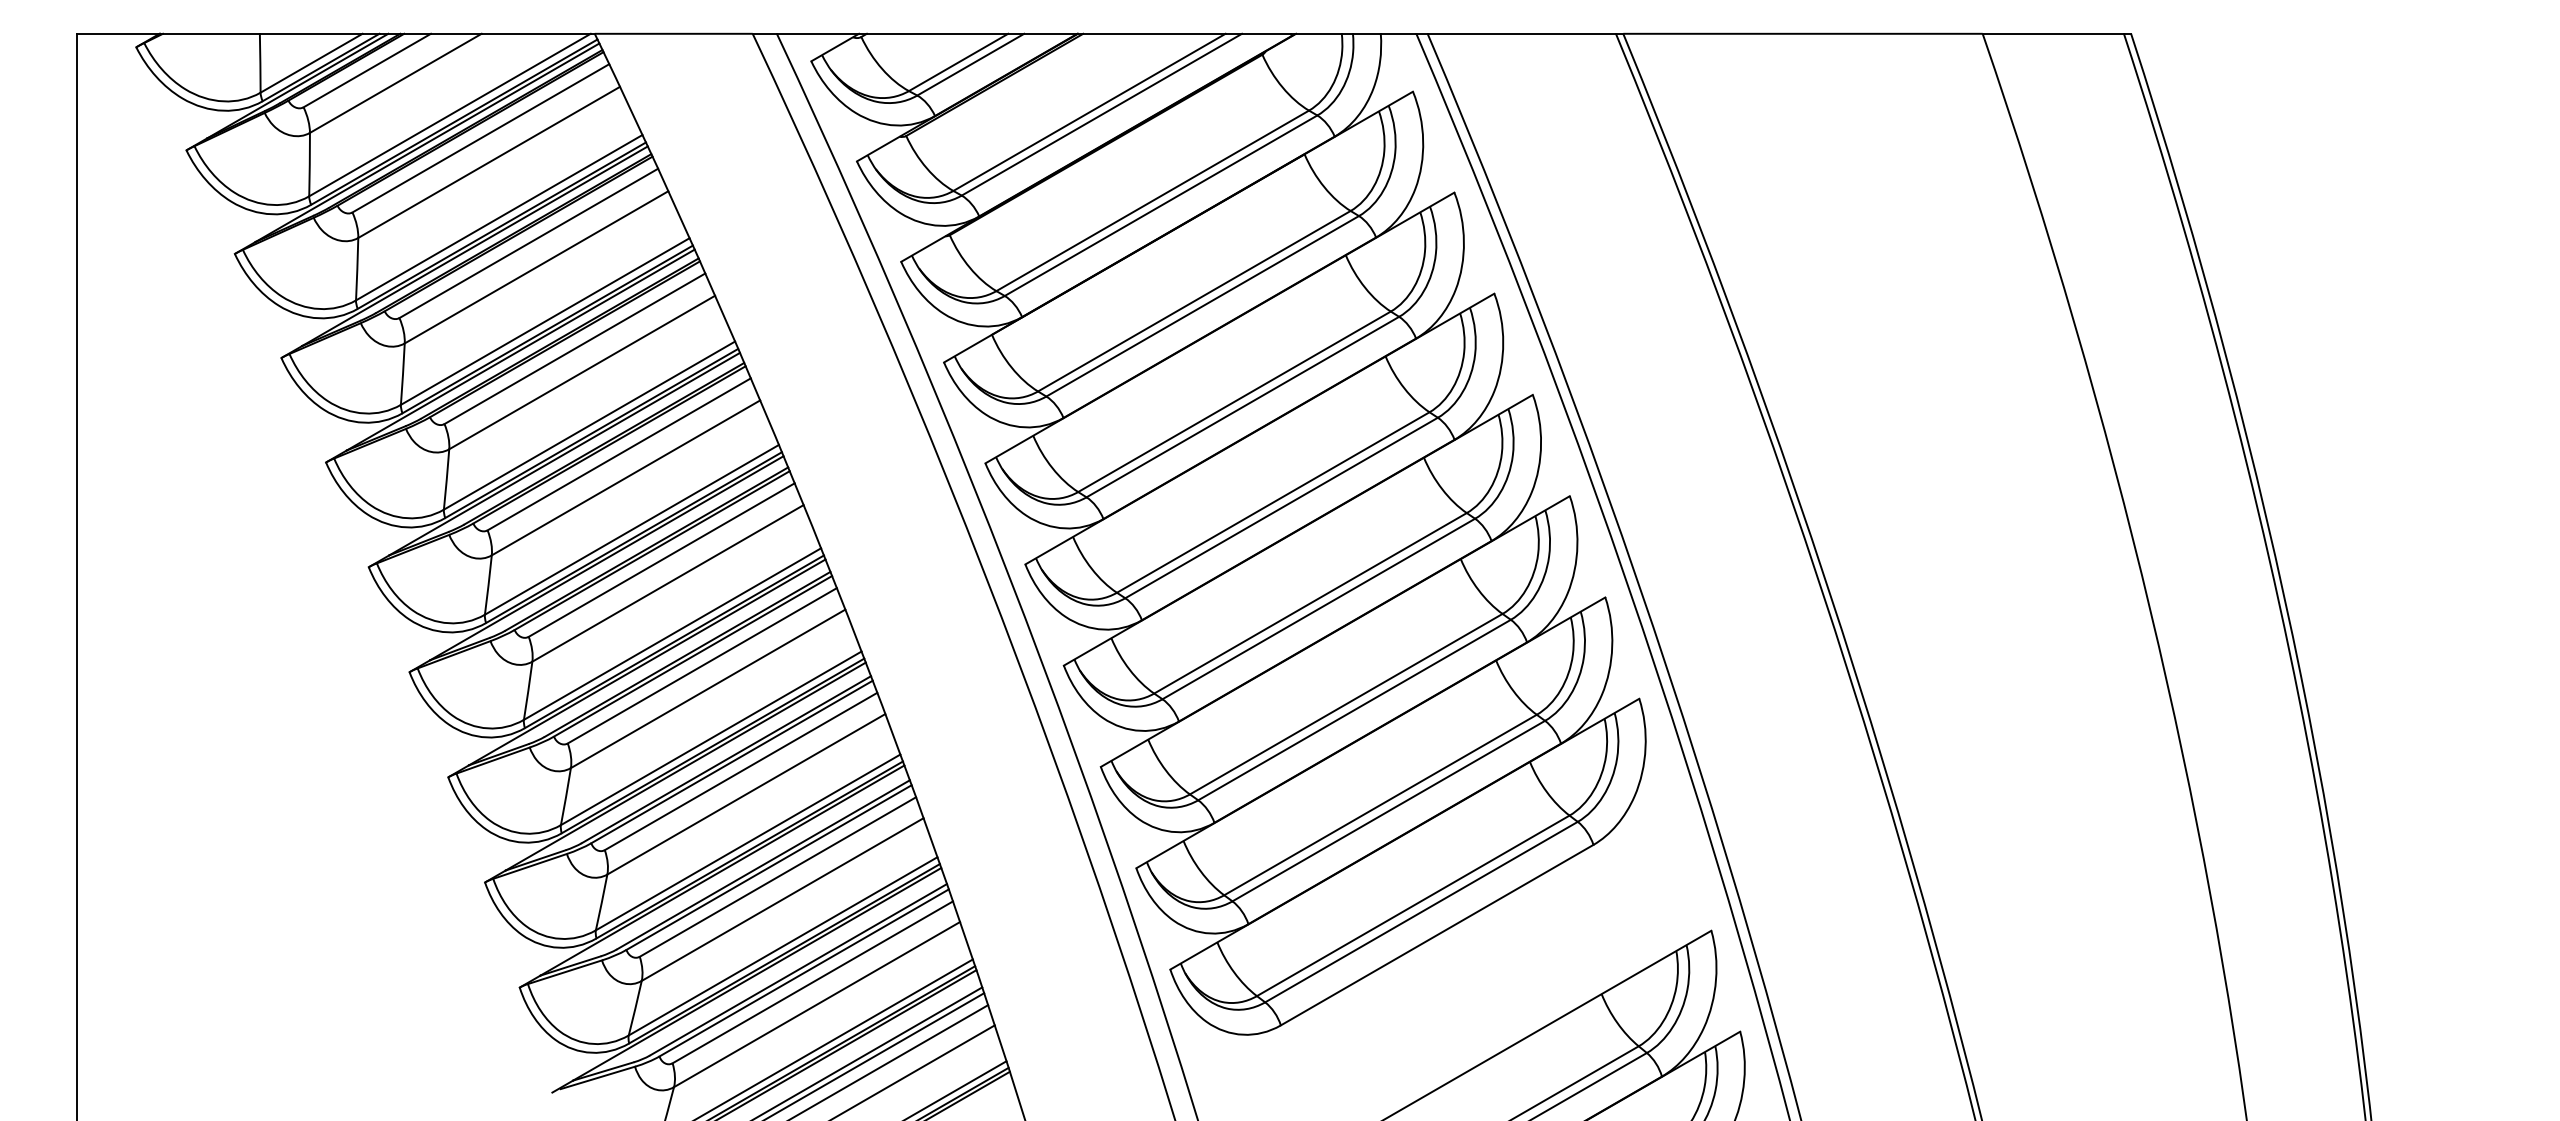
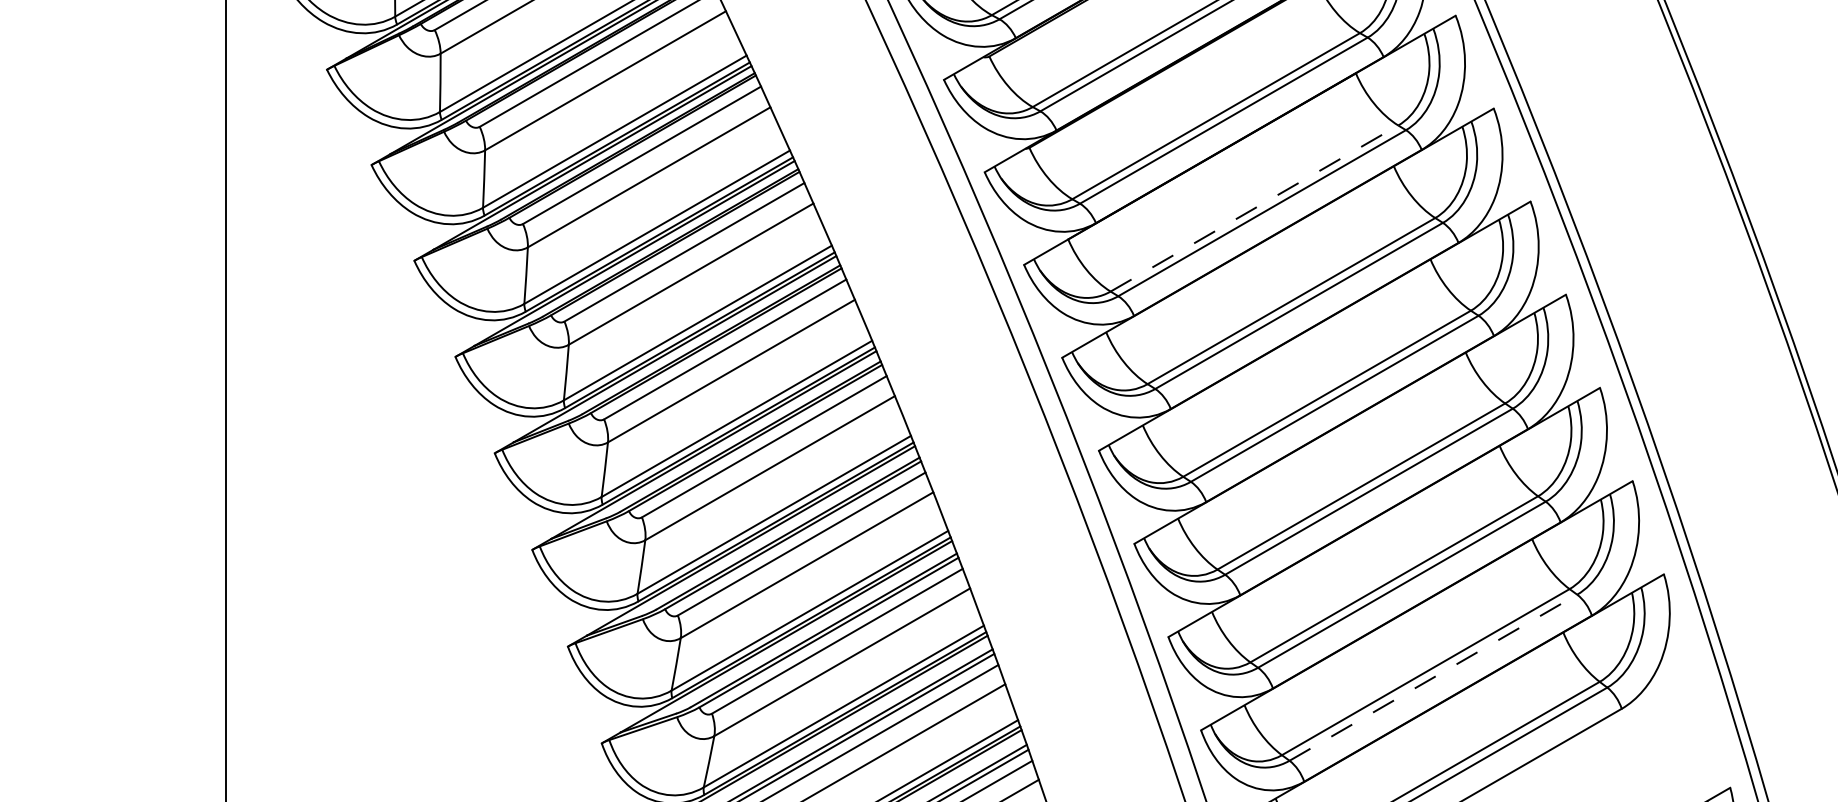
line: (1194, 300) -> (1254, 207), solid -> dashed
line: (1389, 810) -> (1434, 677), solid -> dashed

